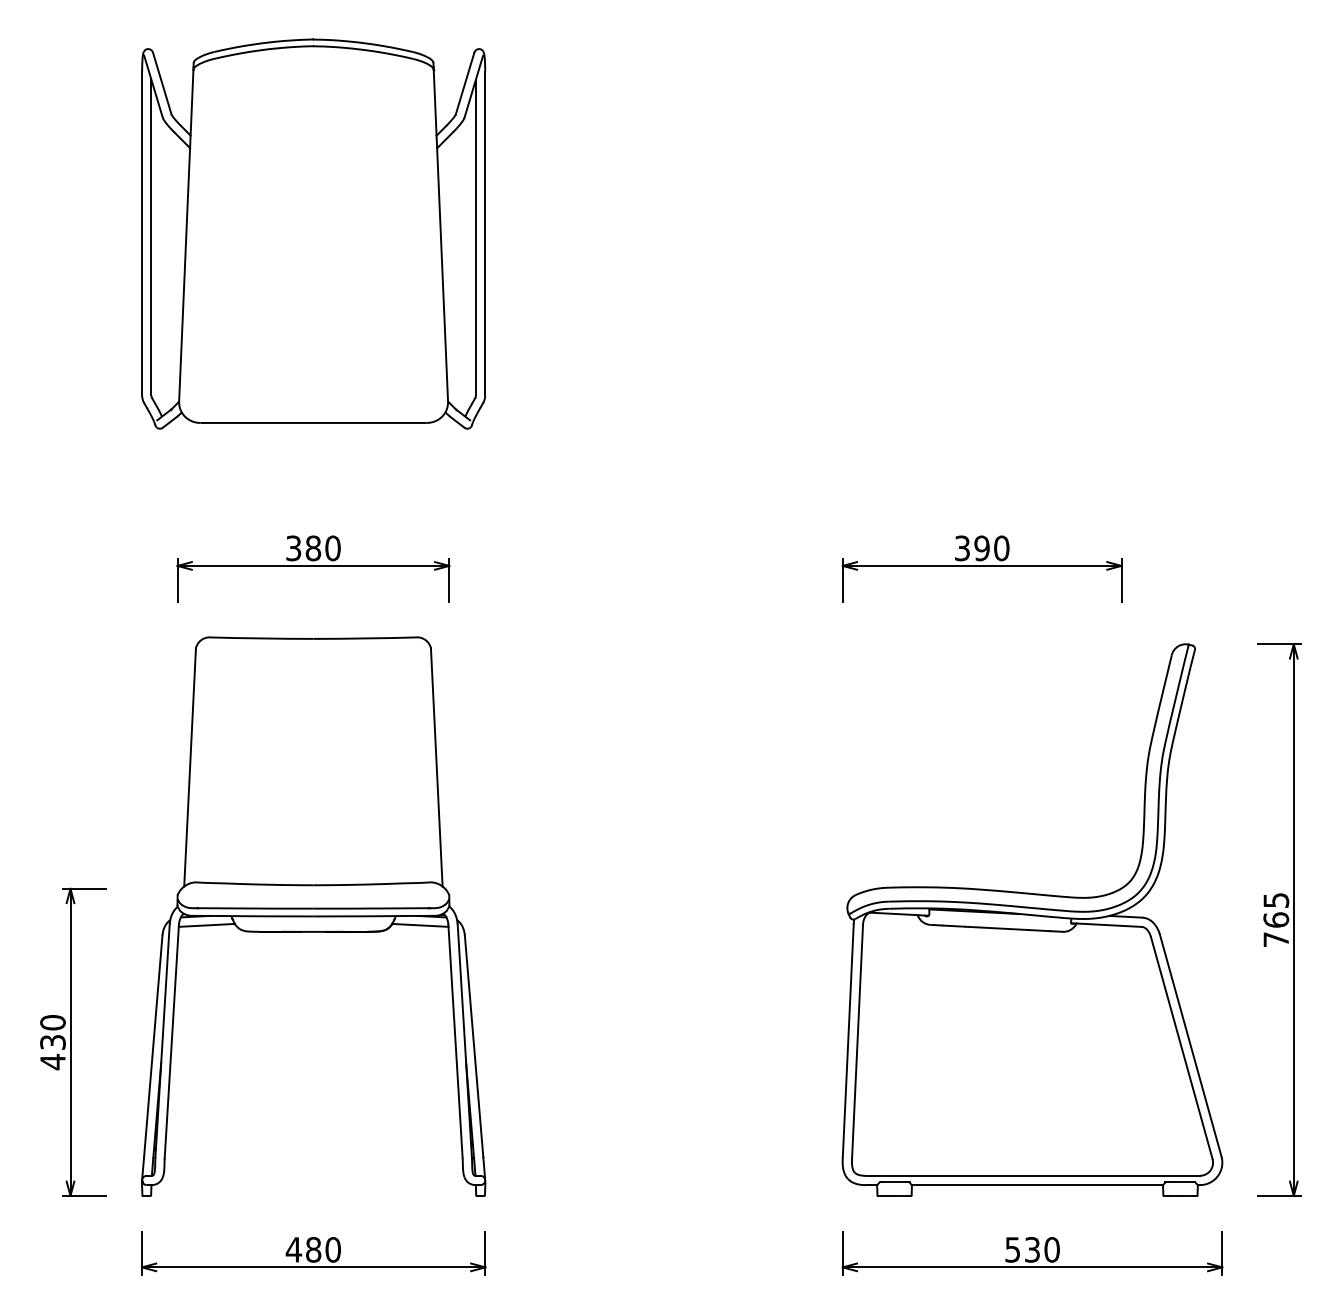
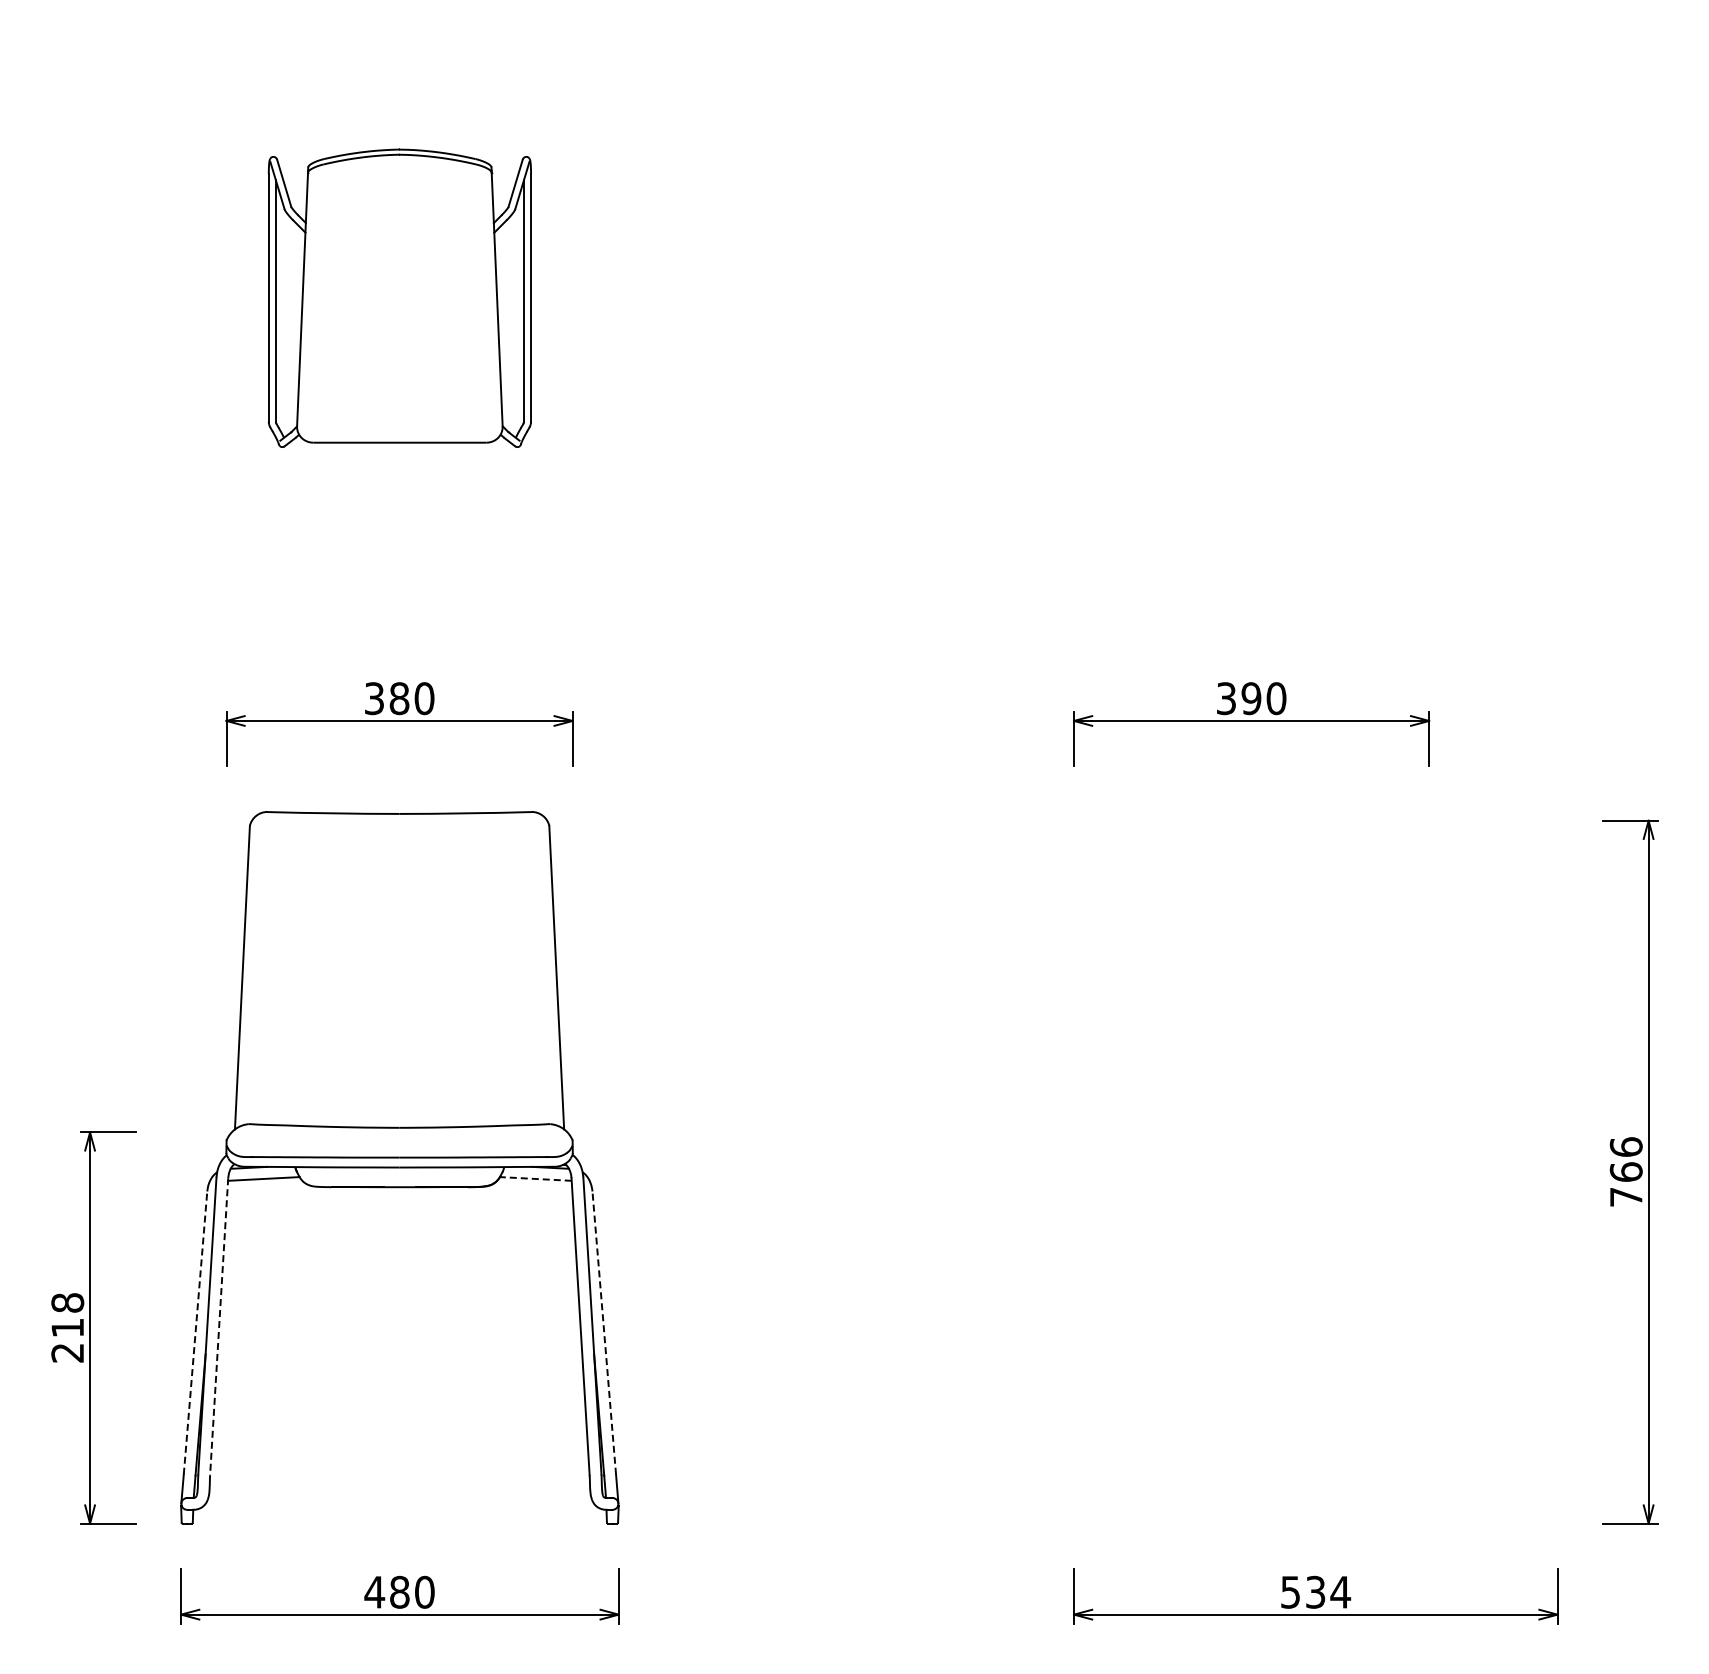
part: (313, 234) -> (399, 298), size x0.6
text: (1275, 899) -> (1625, 1146), 765 -> 766
part: (1032, 919) -> (1315, 1171), removed
line: (420, 925) -> (535, 1178), solid -> dashed
line: (172, 1041) -> (219, 1326), solid -> dashed
text: (52, 1042) -> (67, 1328), 430 -> 218
line: (153, 1045) -> (195, 1332), solid -> dashed
line: (474, 1045) -> (604, 1332), solid -> dashed
text: (1051, 1249) -> (1340, 1591), 530 -> 534

